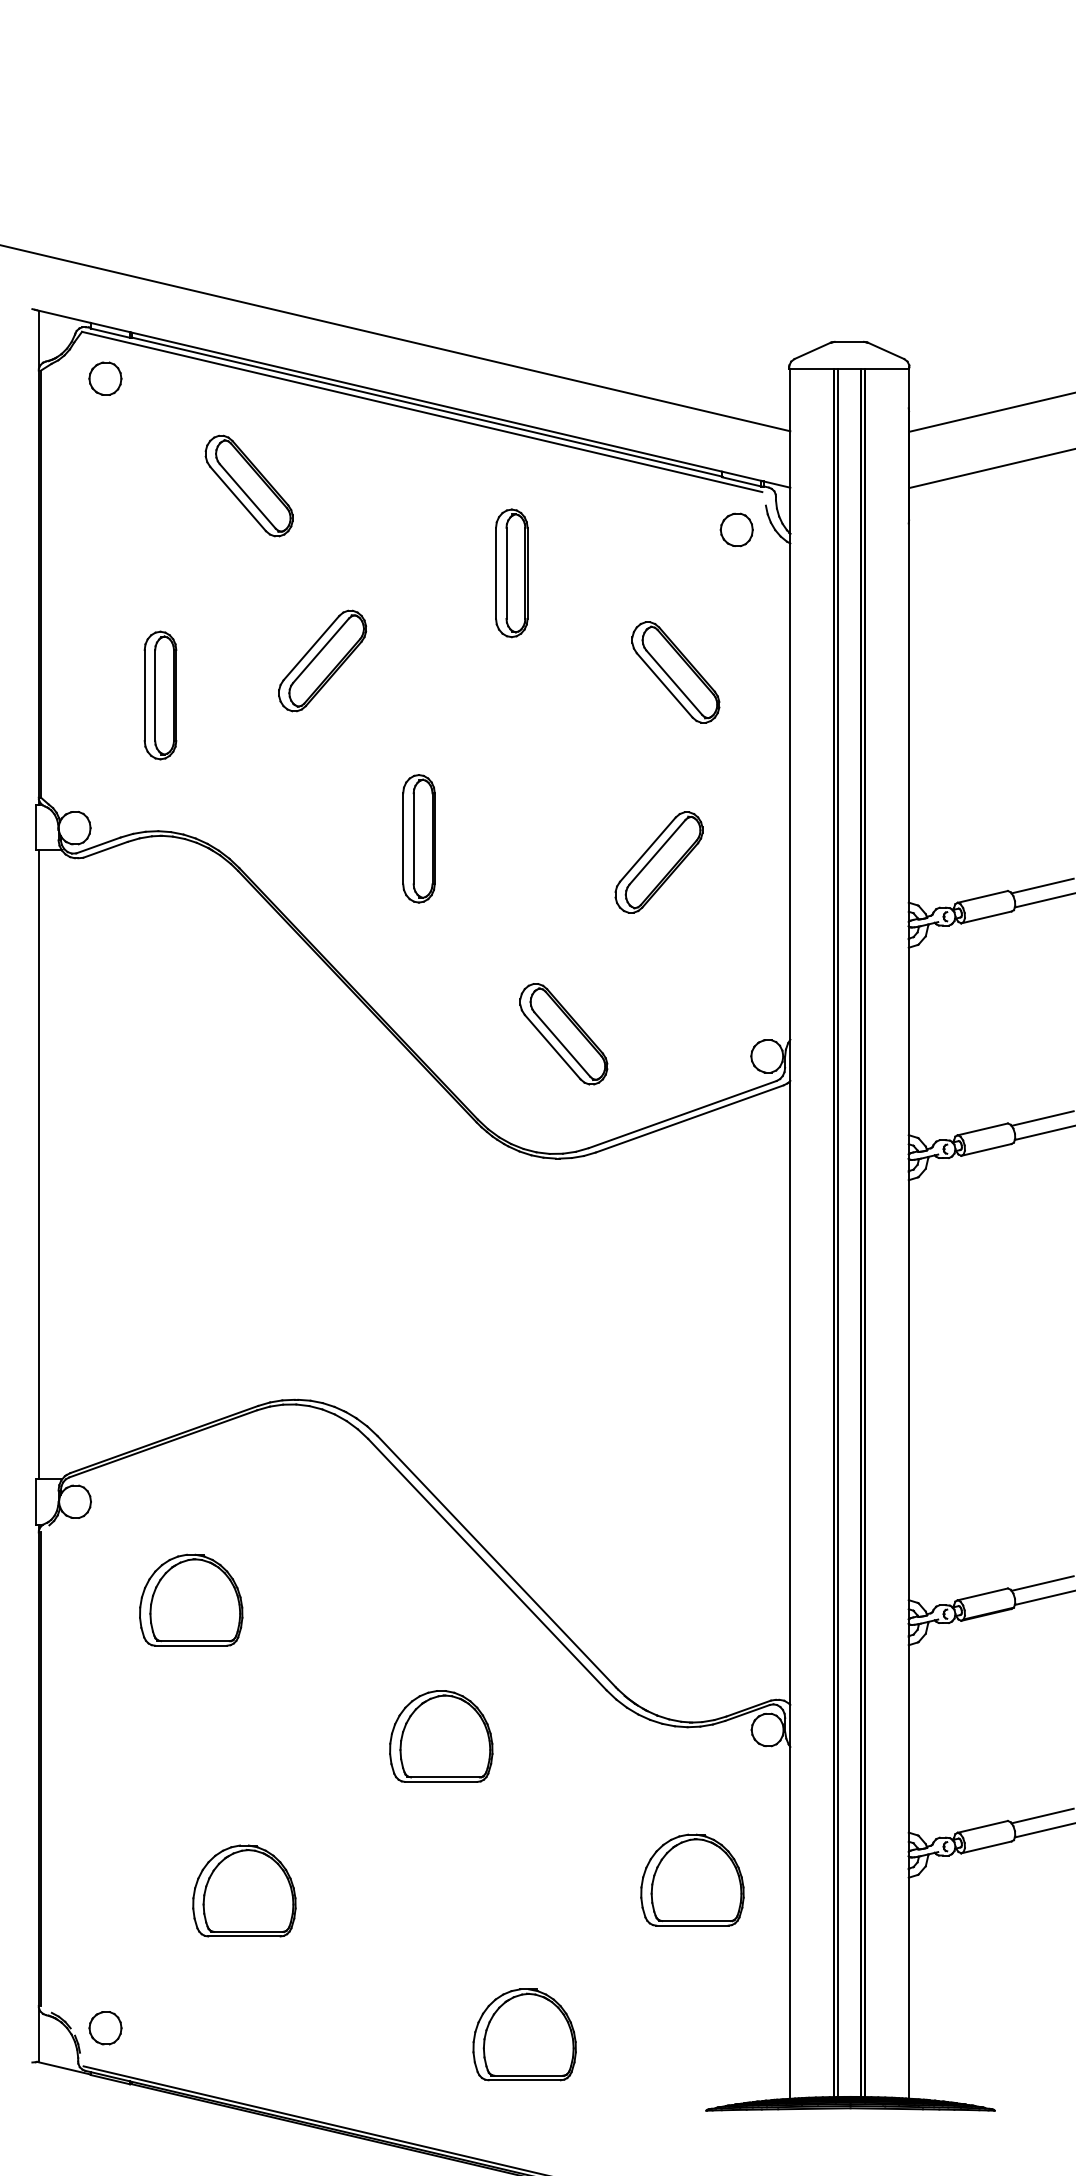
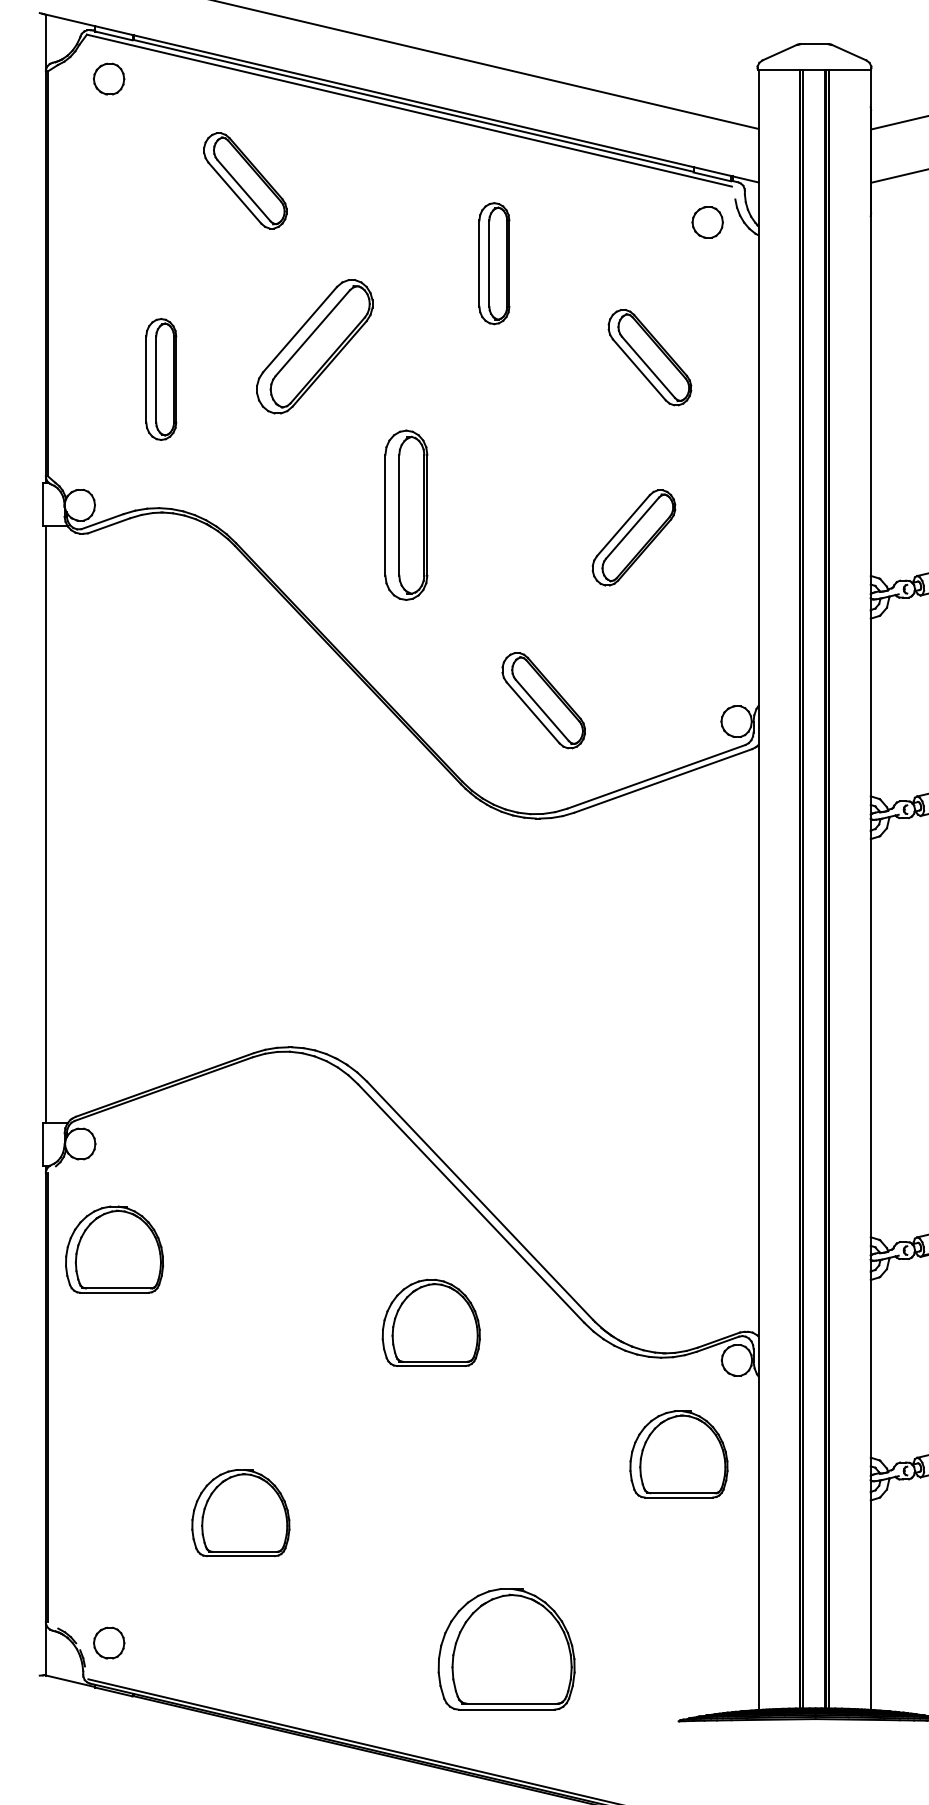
part: (322, 660) -> (314, 346), size x1.4
part: (418, 838) -> (405, 515), size x1.4
part: (191, 1599) -> (114, 1248), moved
part: (441, 1736) -> (431, 1322), moved
part: (692, 1879) -> (679, 1453), moved
part: (524, 2034) -> (506, 1649), size x1.4

